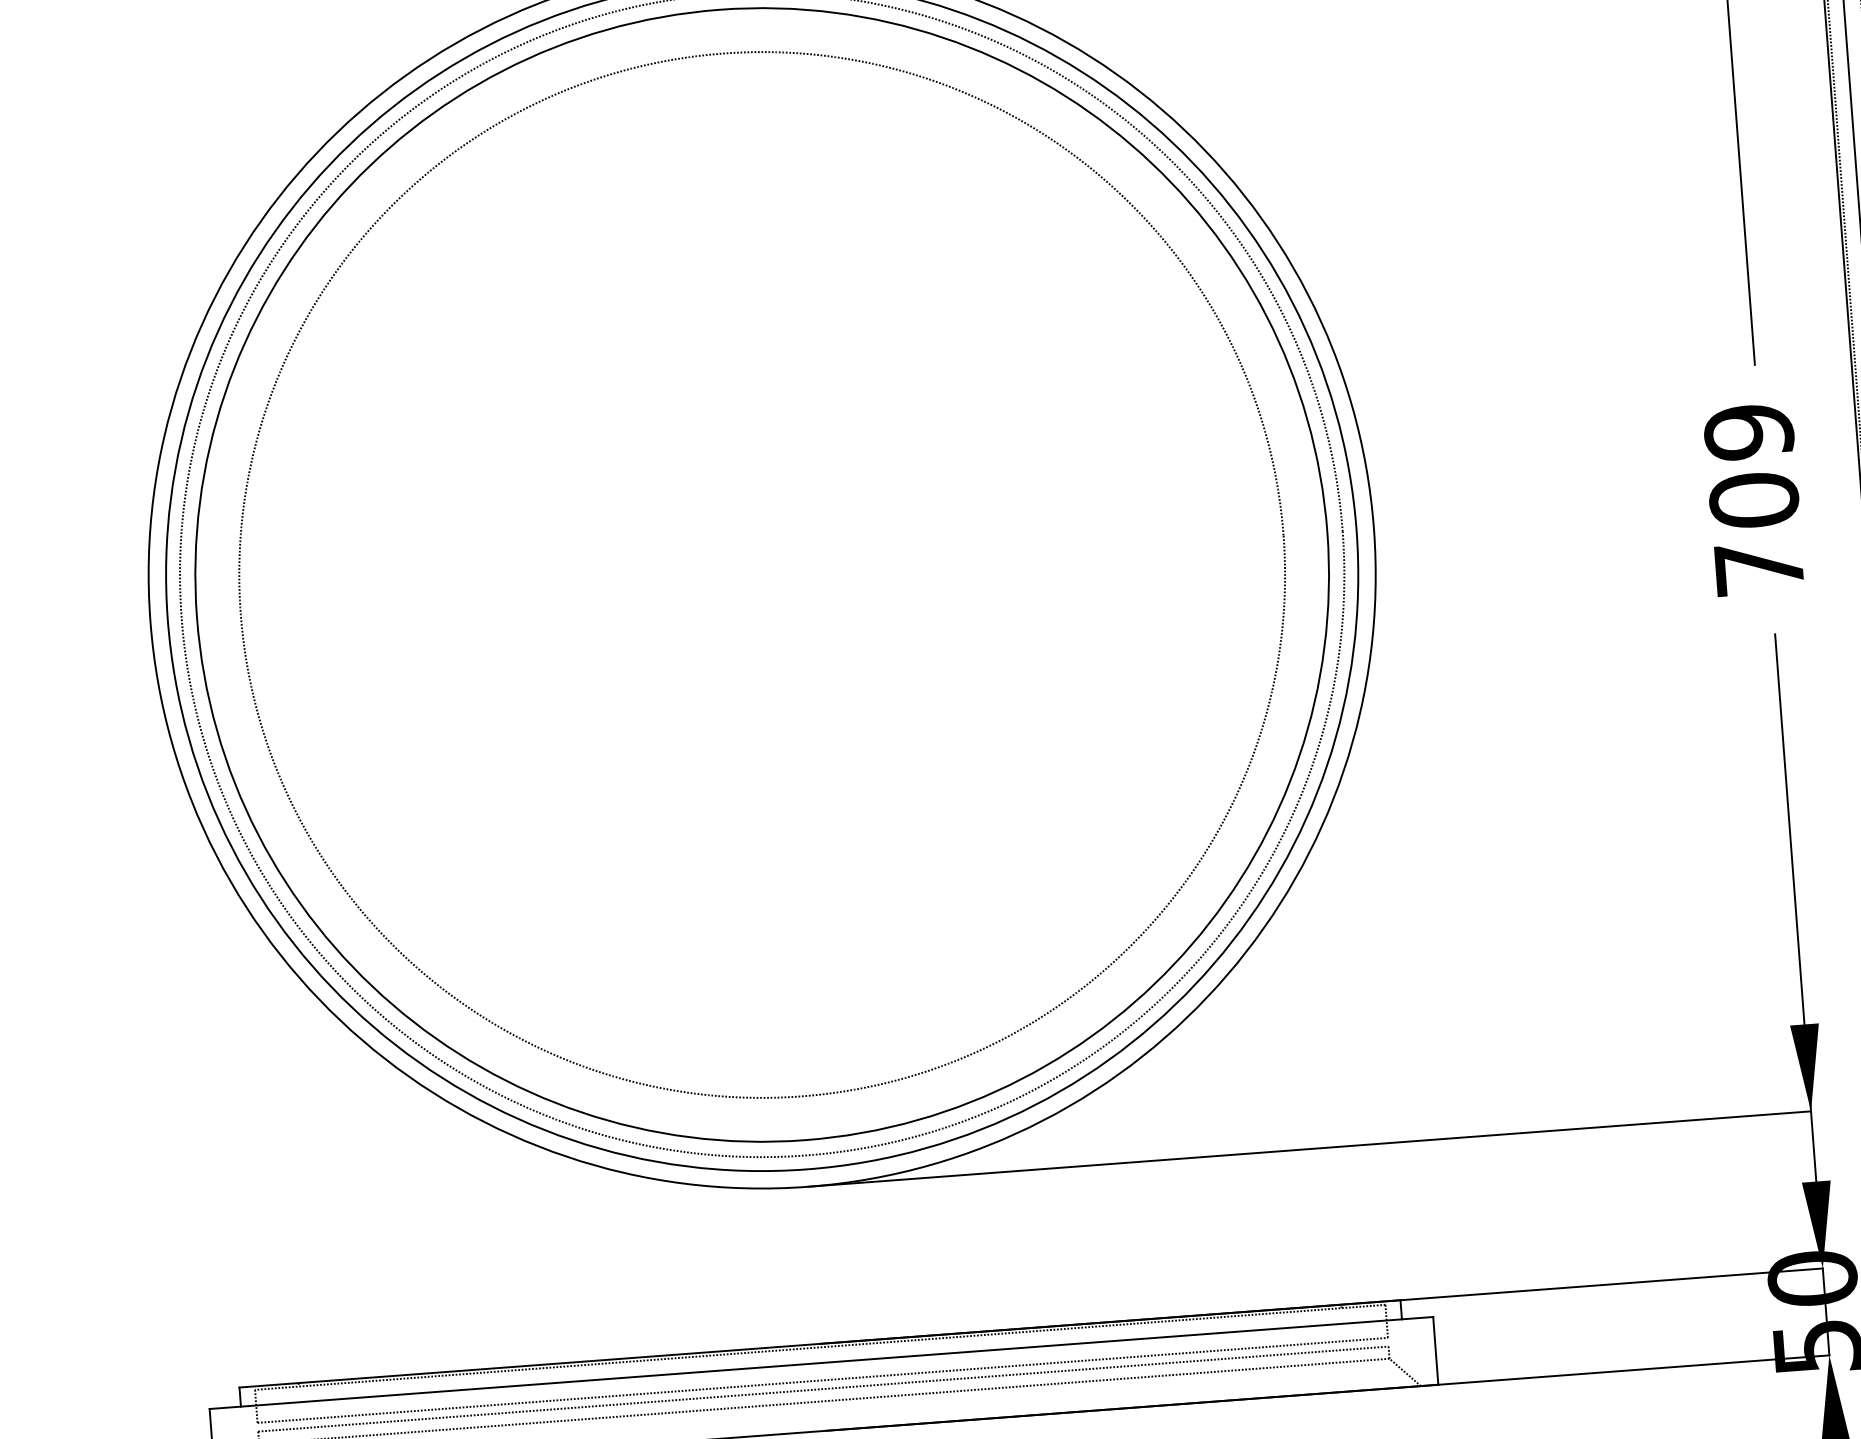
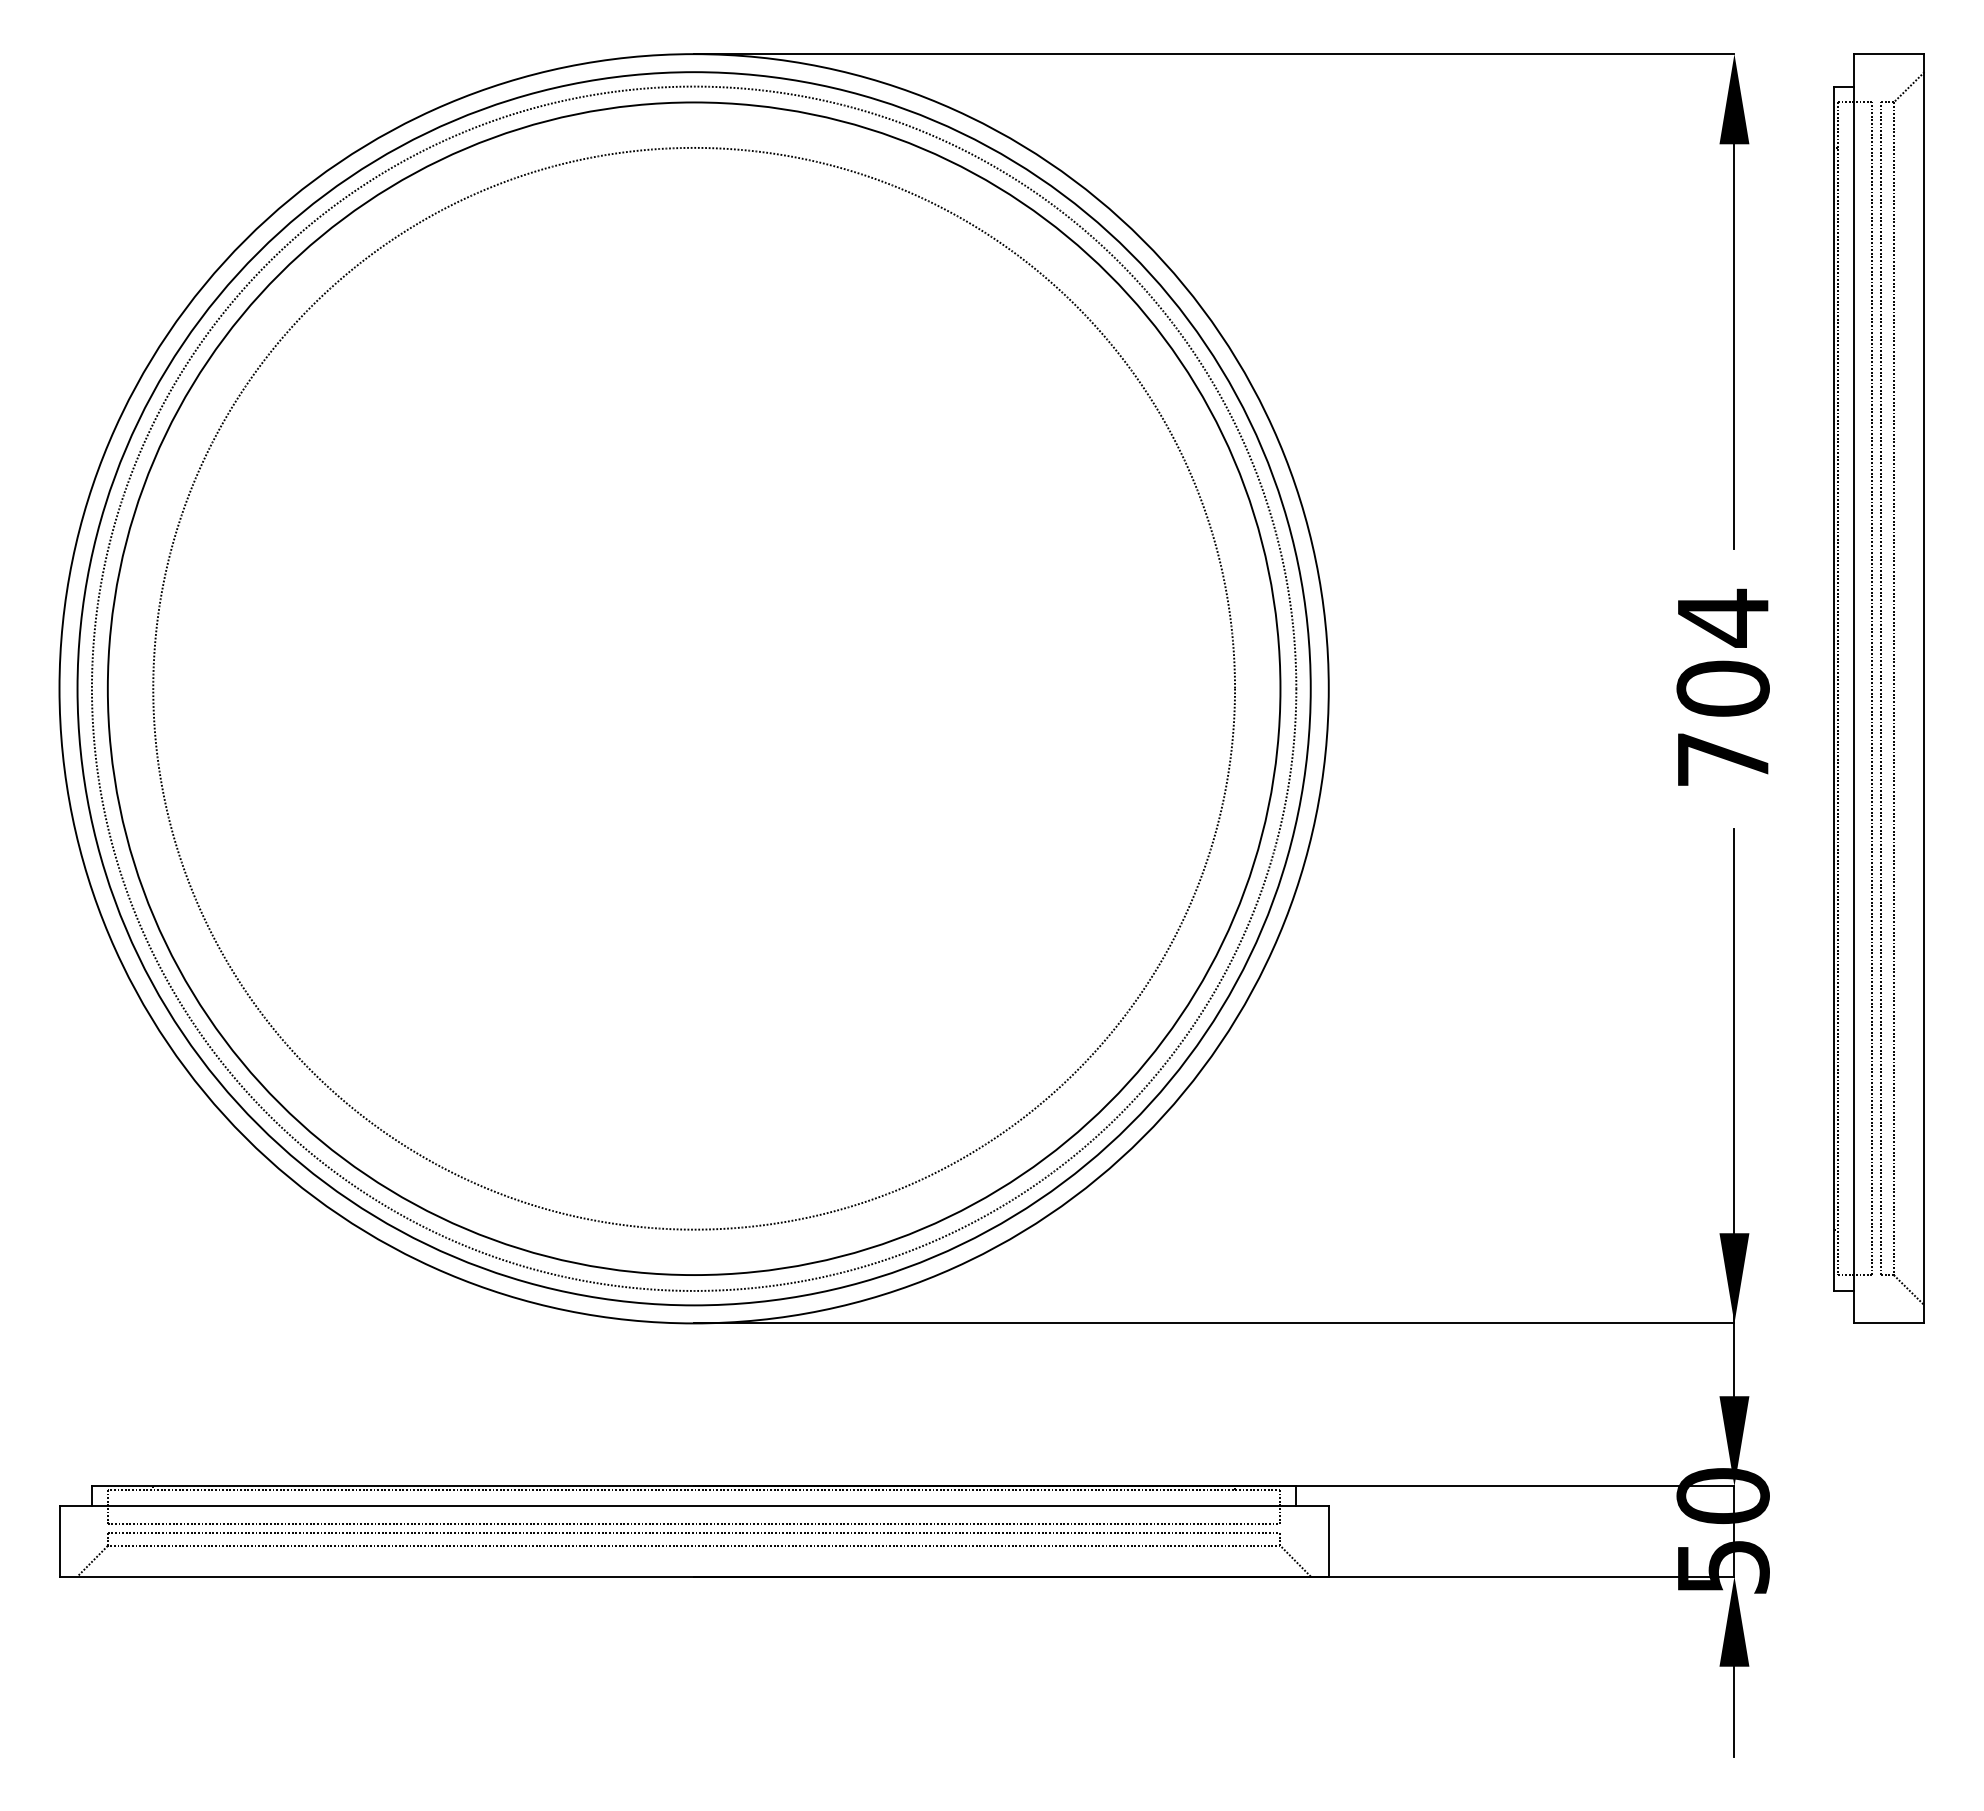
text: (1748, 431) -> (1722, 617), 709 -> 704

